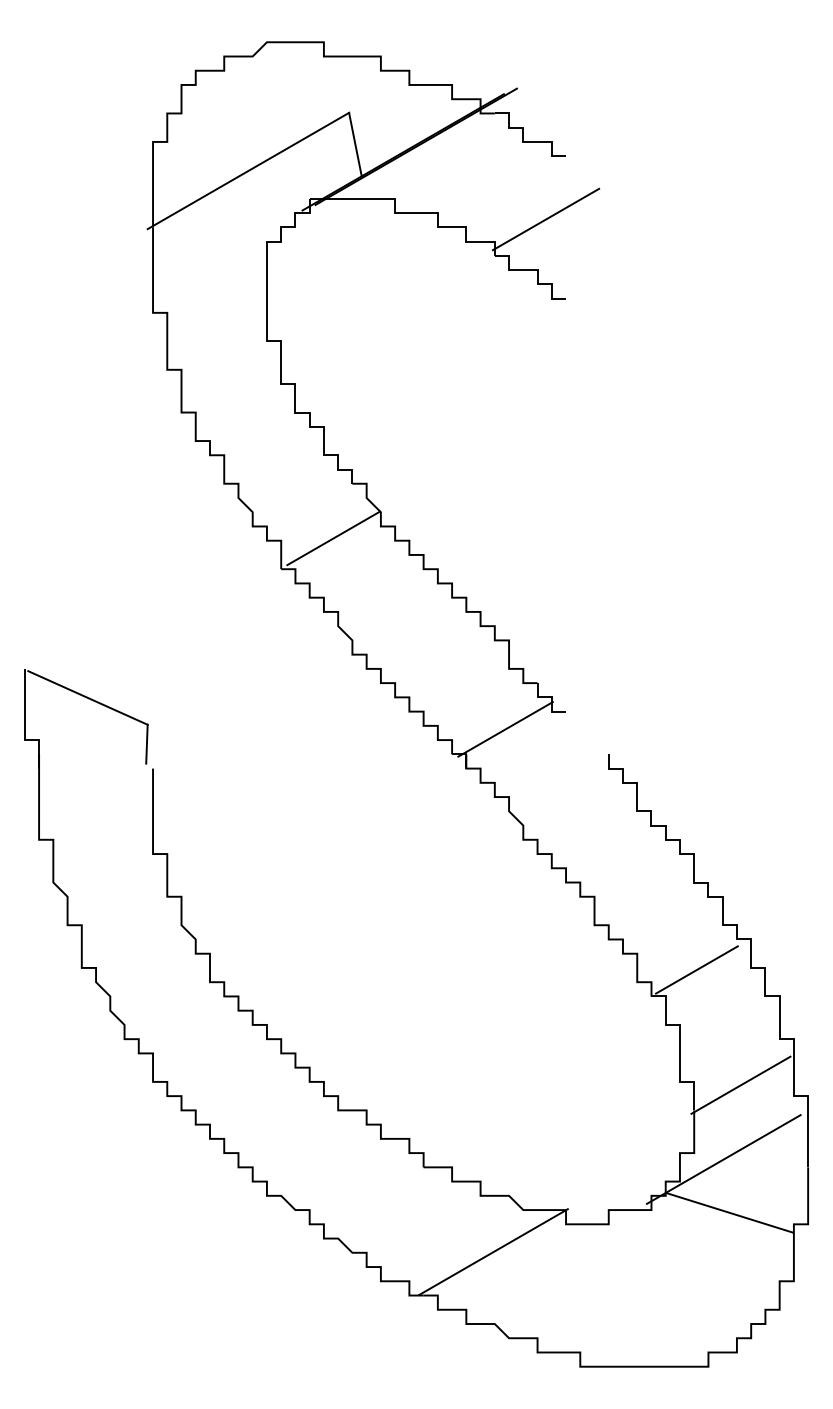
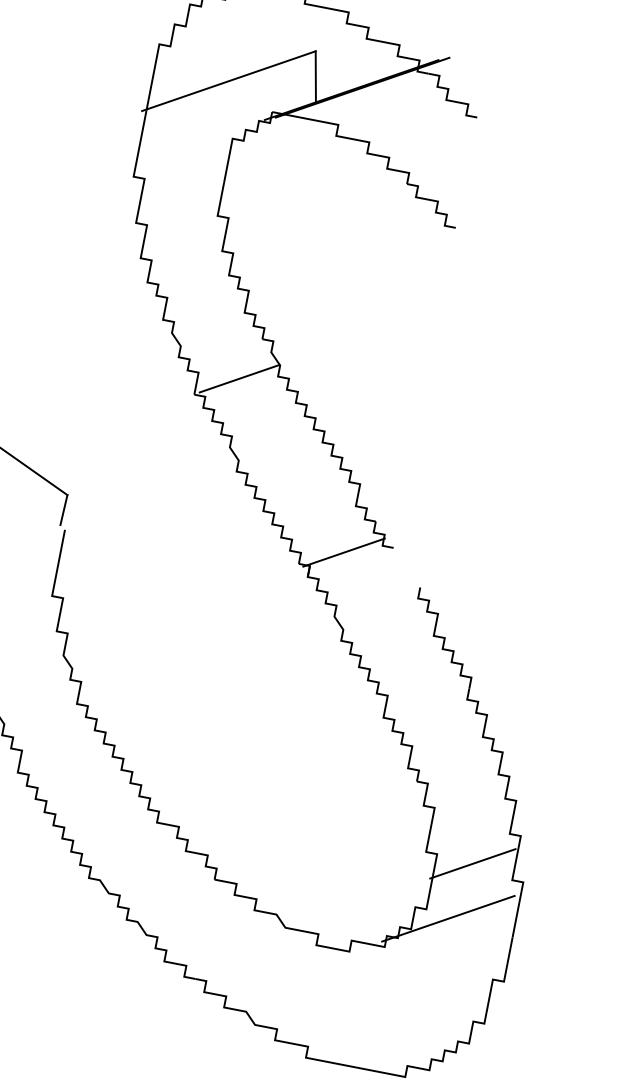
line: (545, 219) -> (451, 163), removed
line: (696, 969) -> (455, 767), removed
line: (728, 1212) -> (444, 960), removed
line: (493, 1252) -> (255, 956), removed

